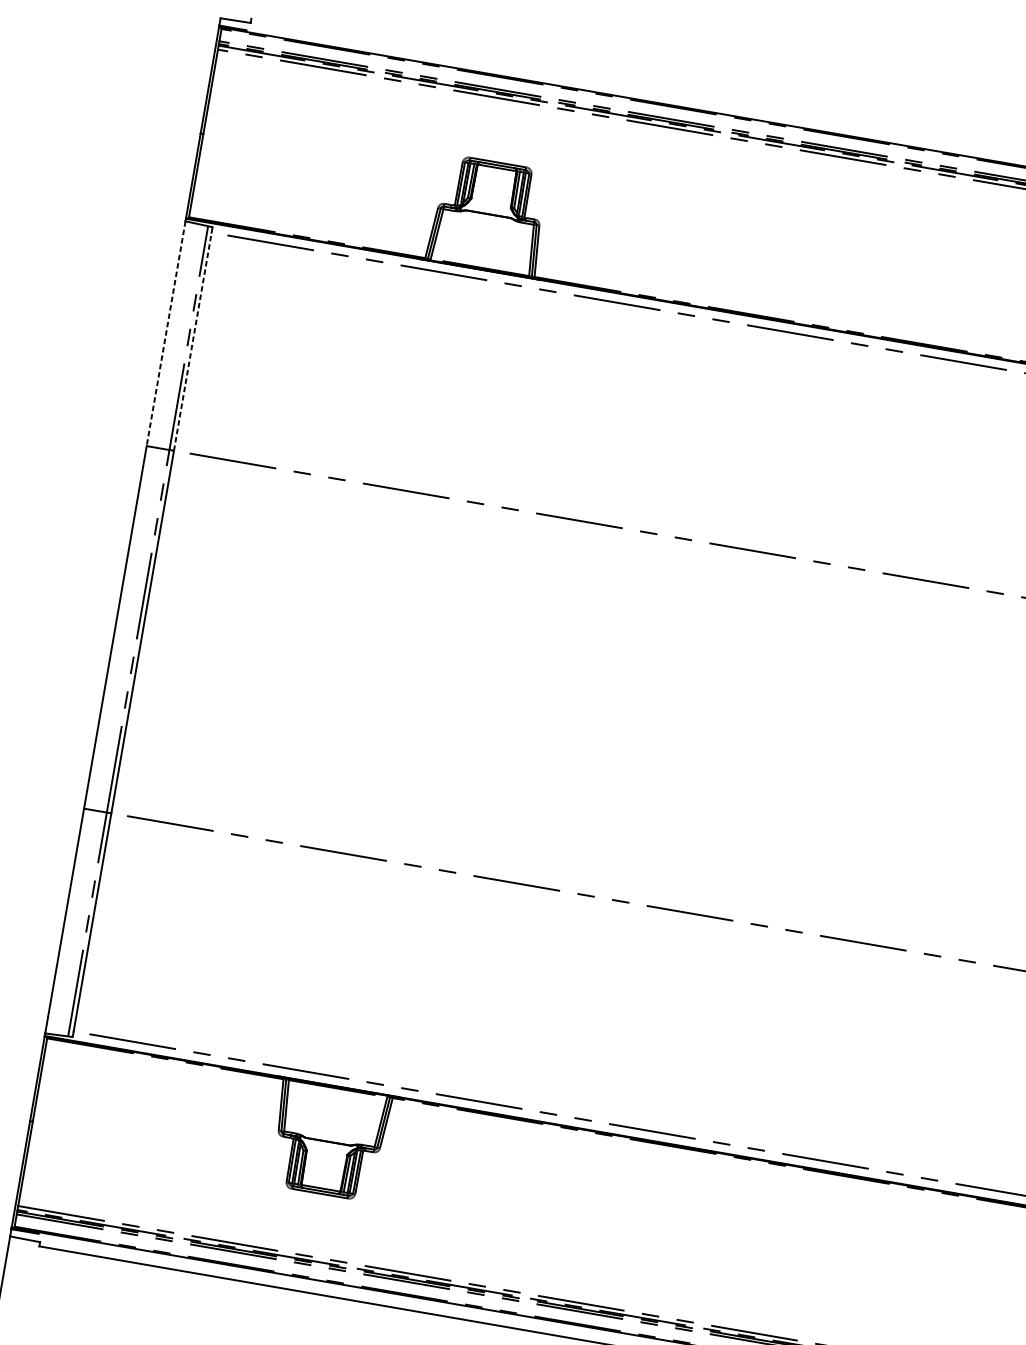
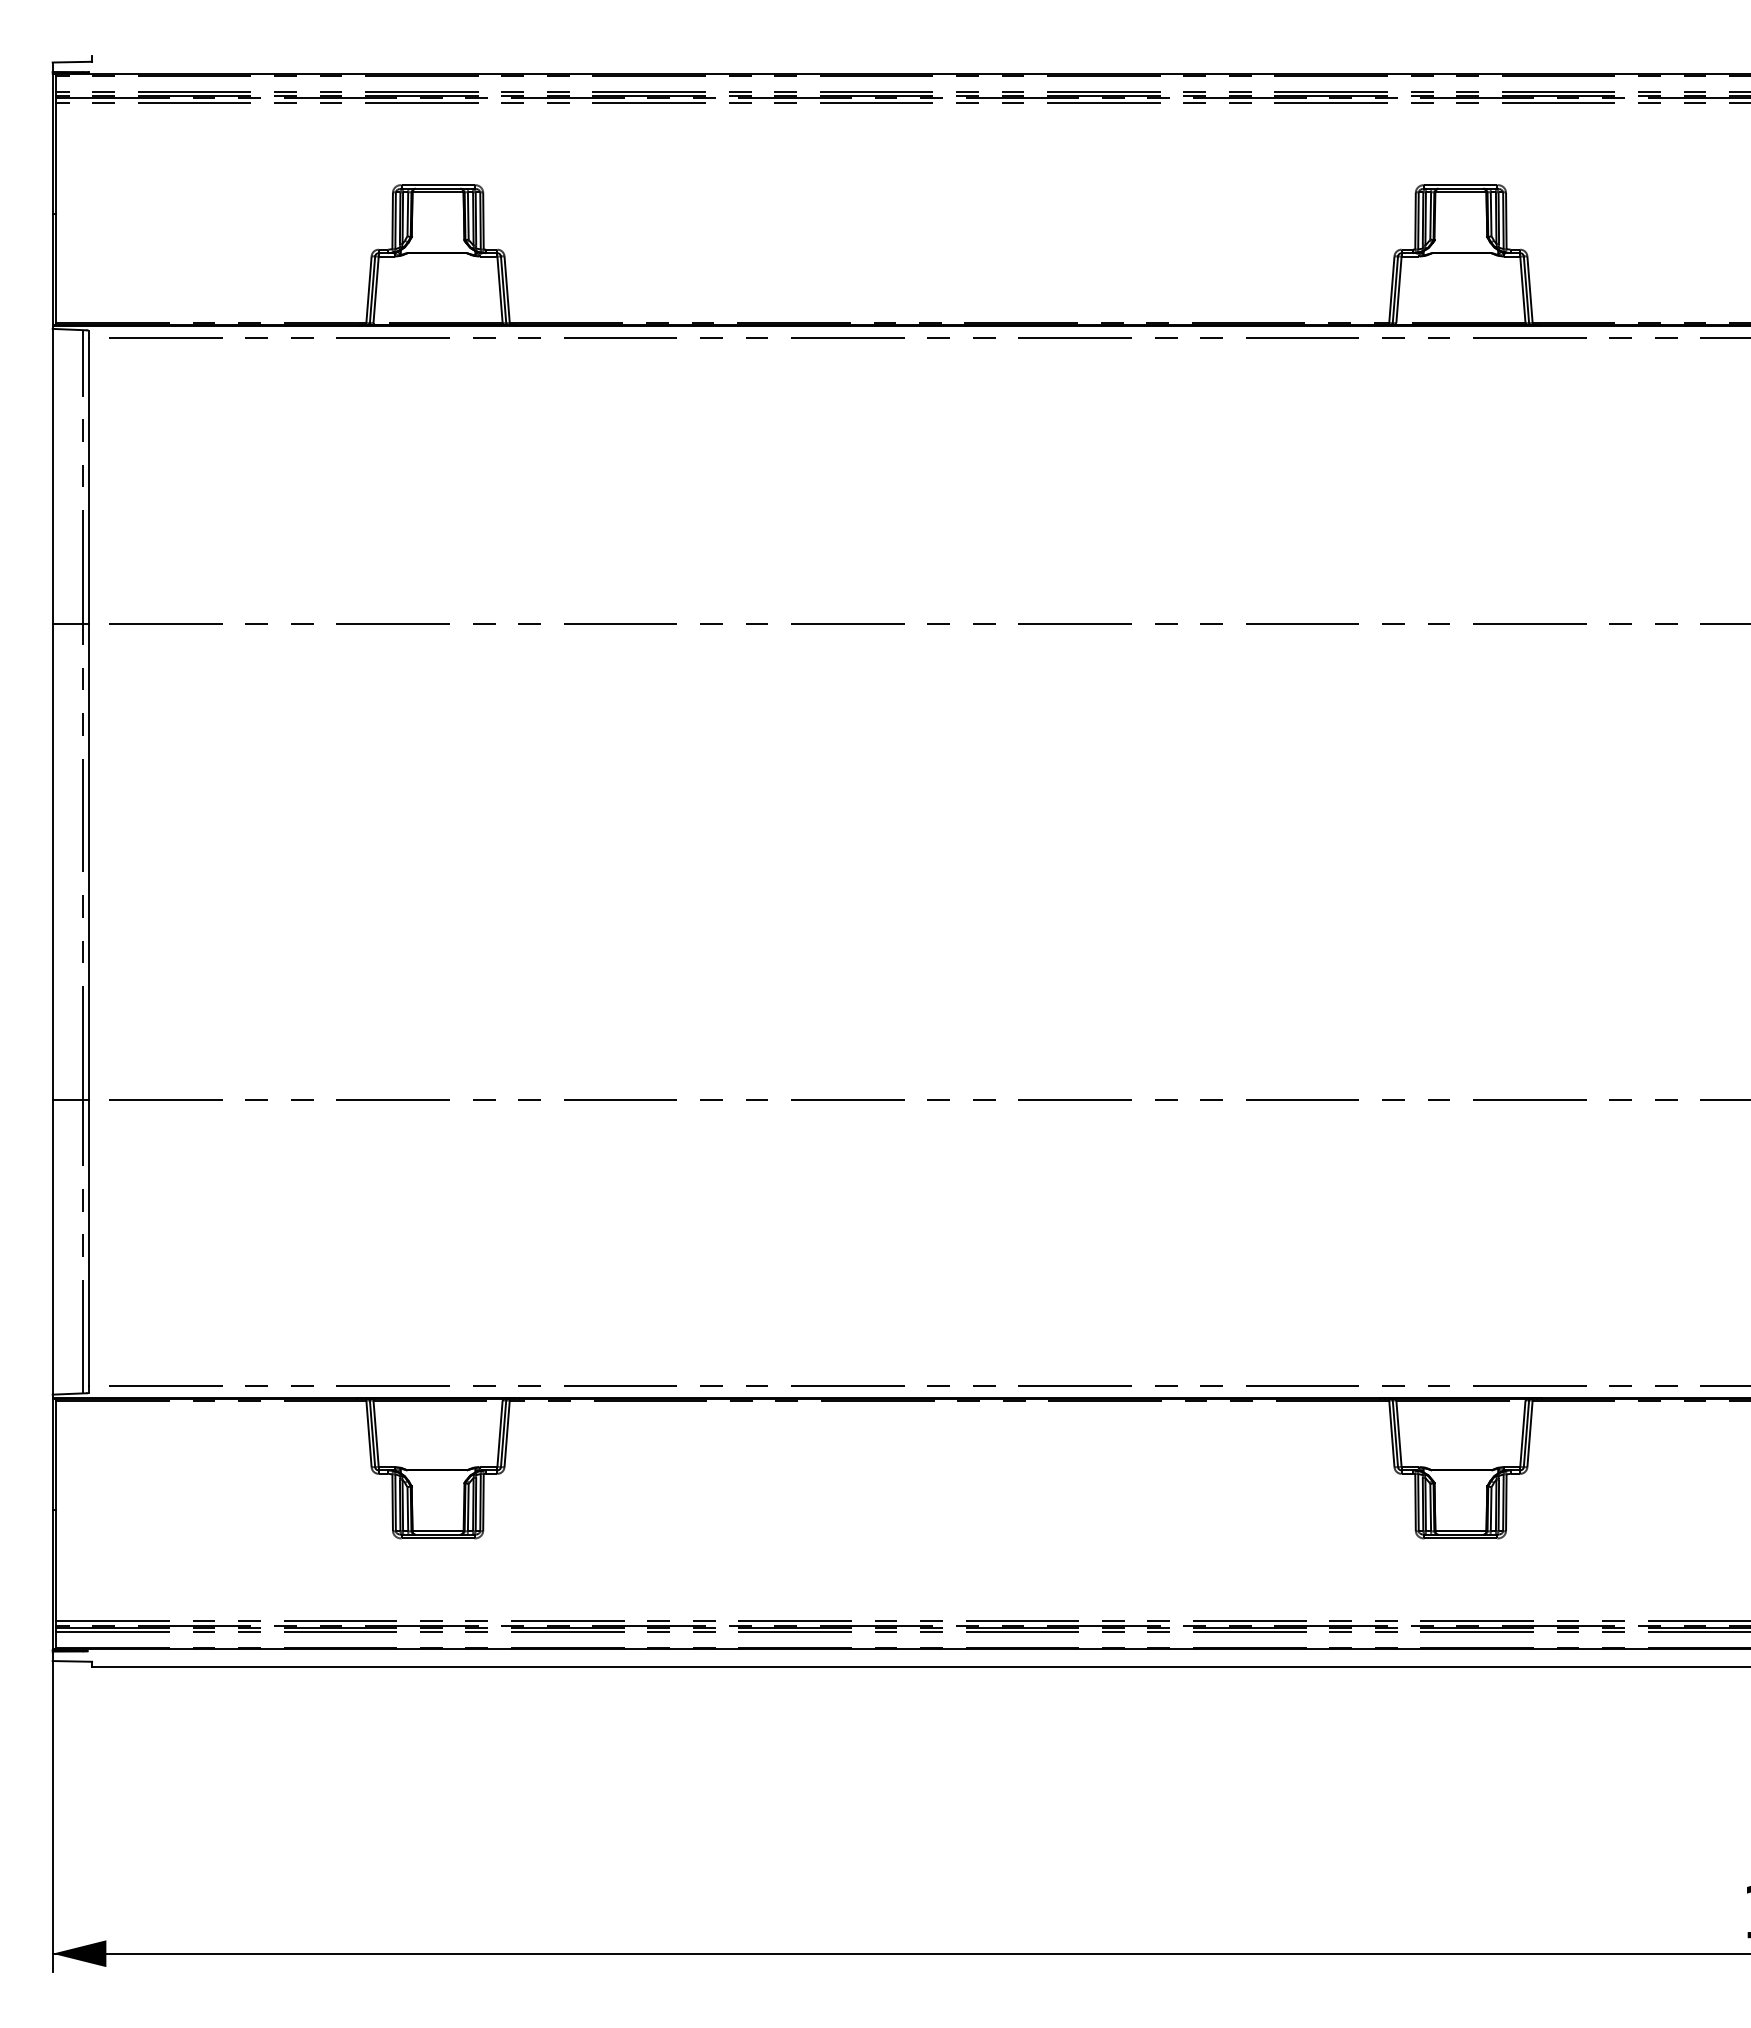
line: (165, 333) -> (52, 476), dashed -> solid
line: (192, 341) -> (88, 480), dashed -> solid

